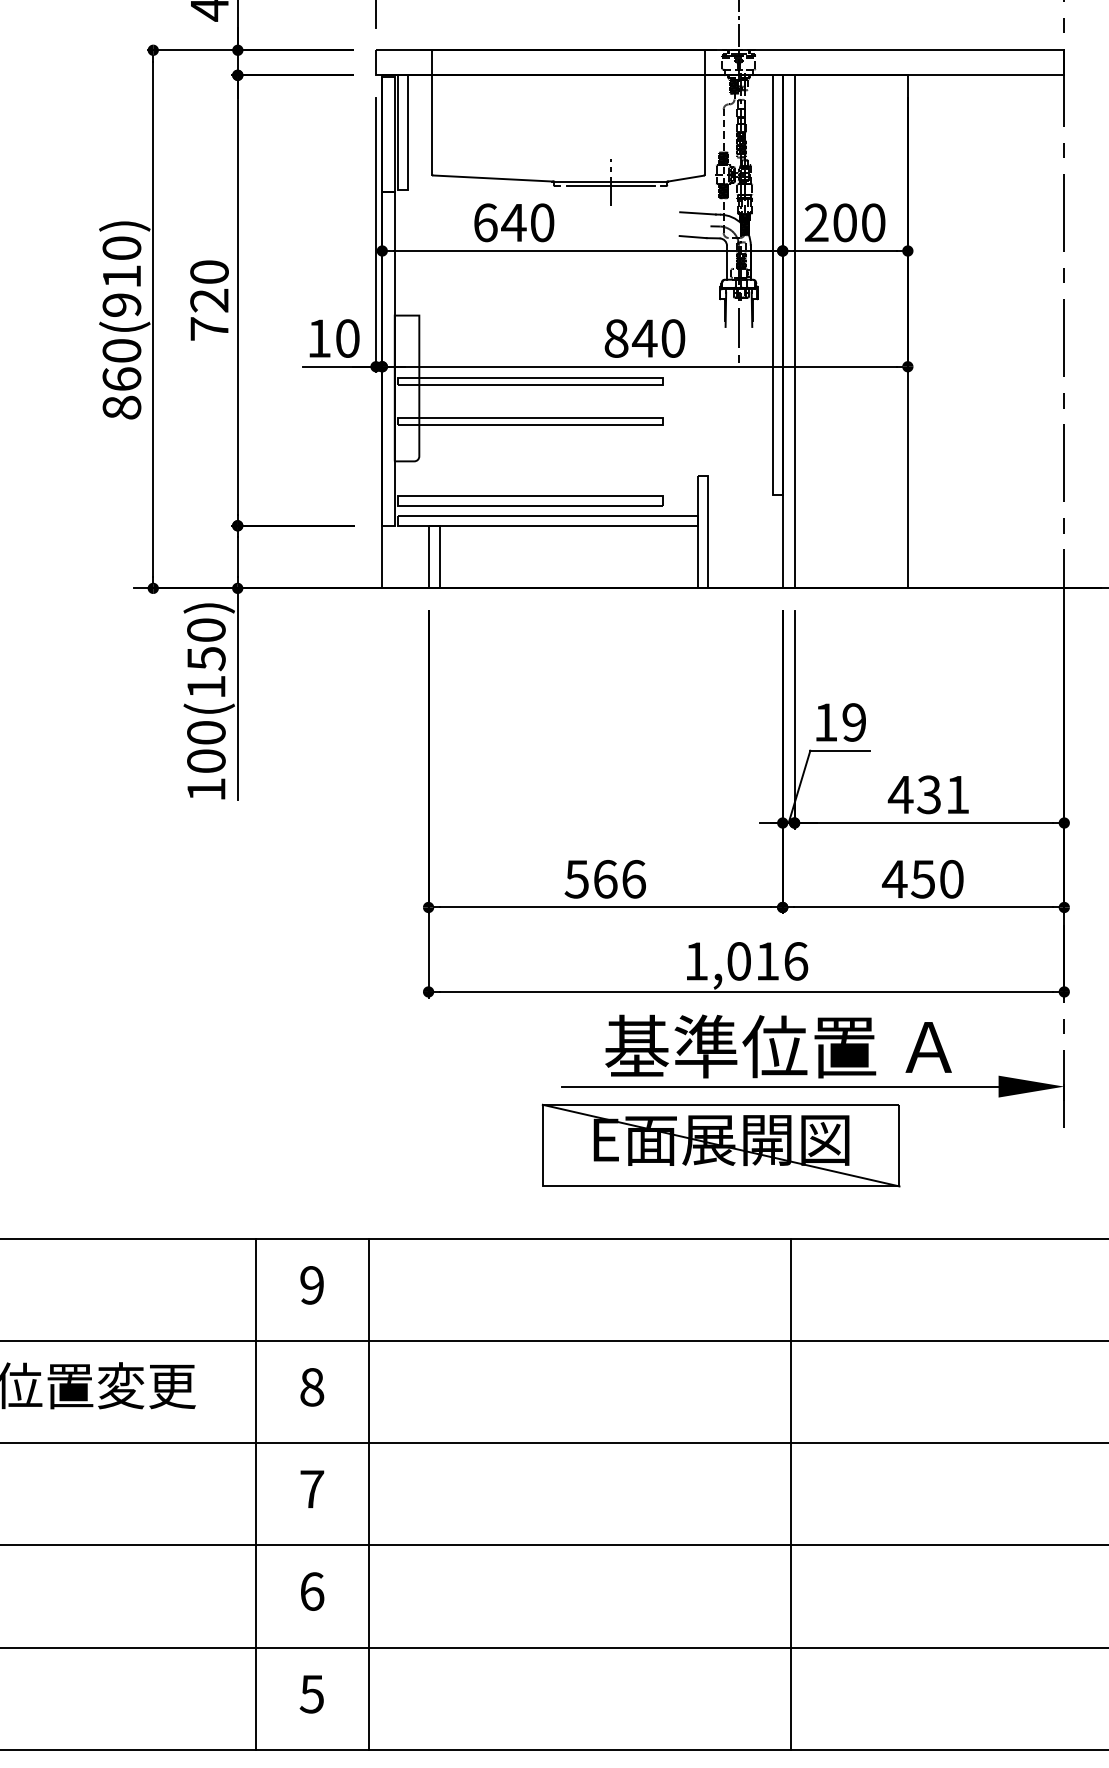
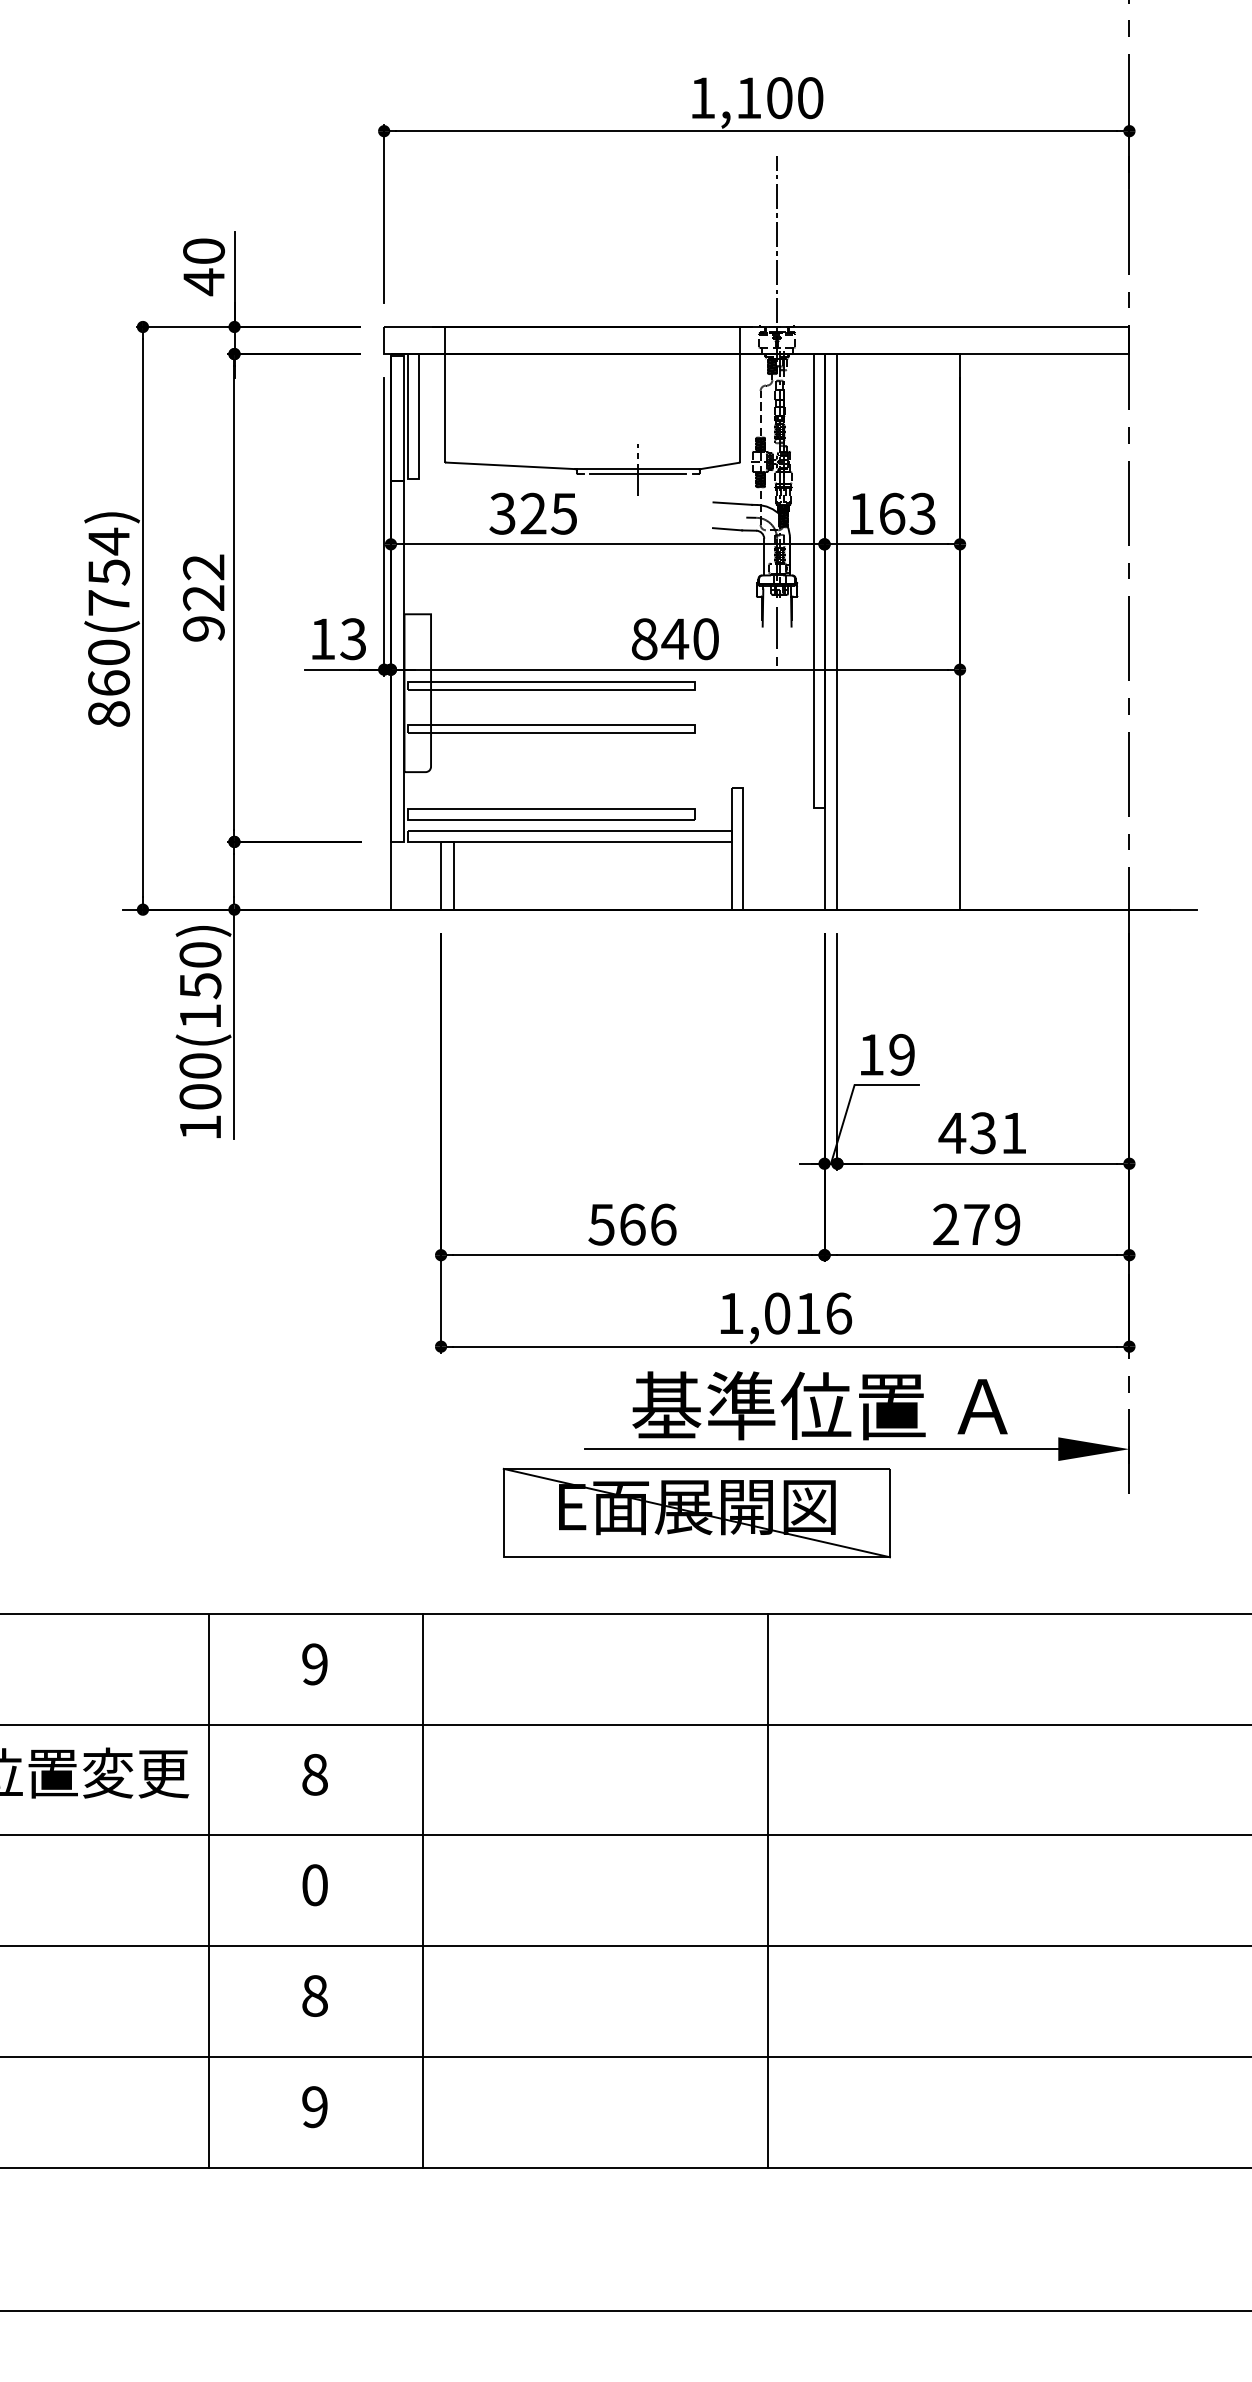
text: (513, 222) -> (533, 513), 640 -> 325
text: (844, 222) -> (891, 513), 200 -> 163
text: (122, 276) -> (109, 571), 860(910) -> 860(754)
text: (209, 300) -> (203, 597), 720 -> 922
text: (347, 338) -> (353, 639), 10 -> 13
text: (923, 879) -> (976, 1224), 450 -> 279
part: (720, 1145) -> (696, 1512), moved
text: (311, 1489) -> (314, 1885), 7 -> 0
line: (368, 1494) -> (422, 1890), moved
line: (790, 1494) -> (767, 1890), moved
line: (255, 1495) -> (208, 1891), moved
text: (312, 1591) -> (315, 1995), 6 -> 8
text: (311, 1694) -> (314, 2107), 5 -> 9

